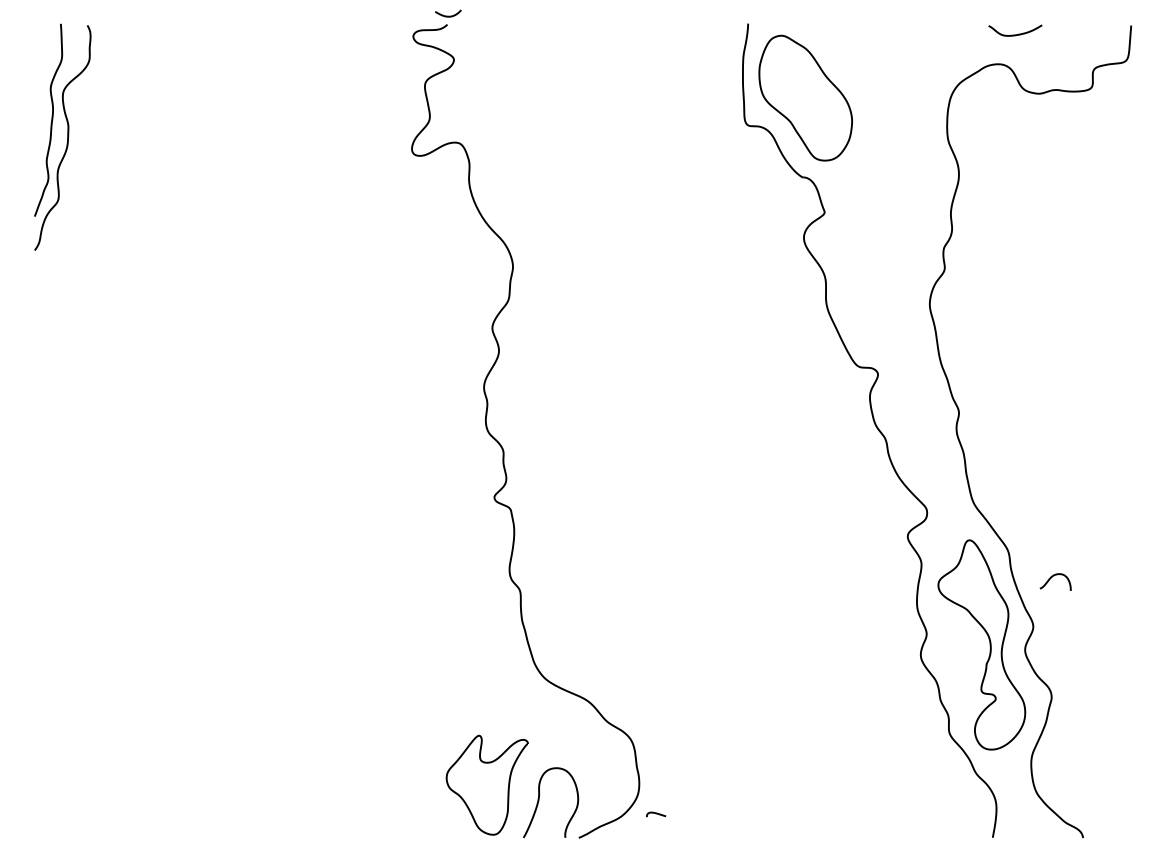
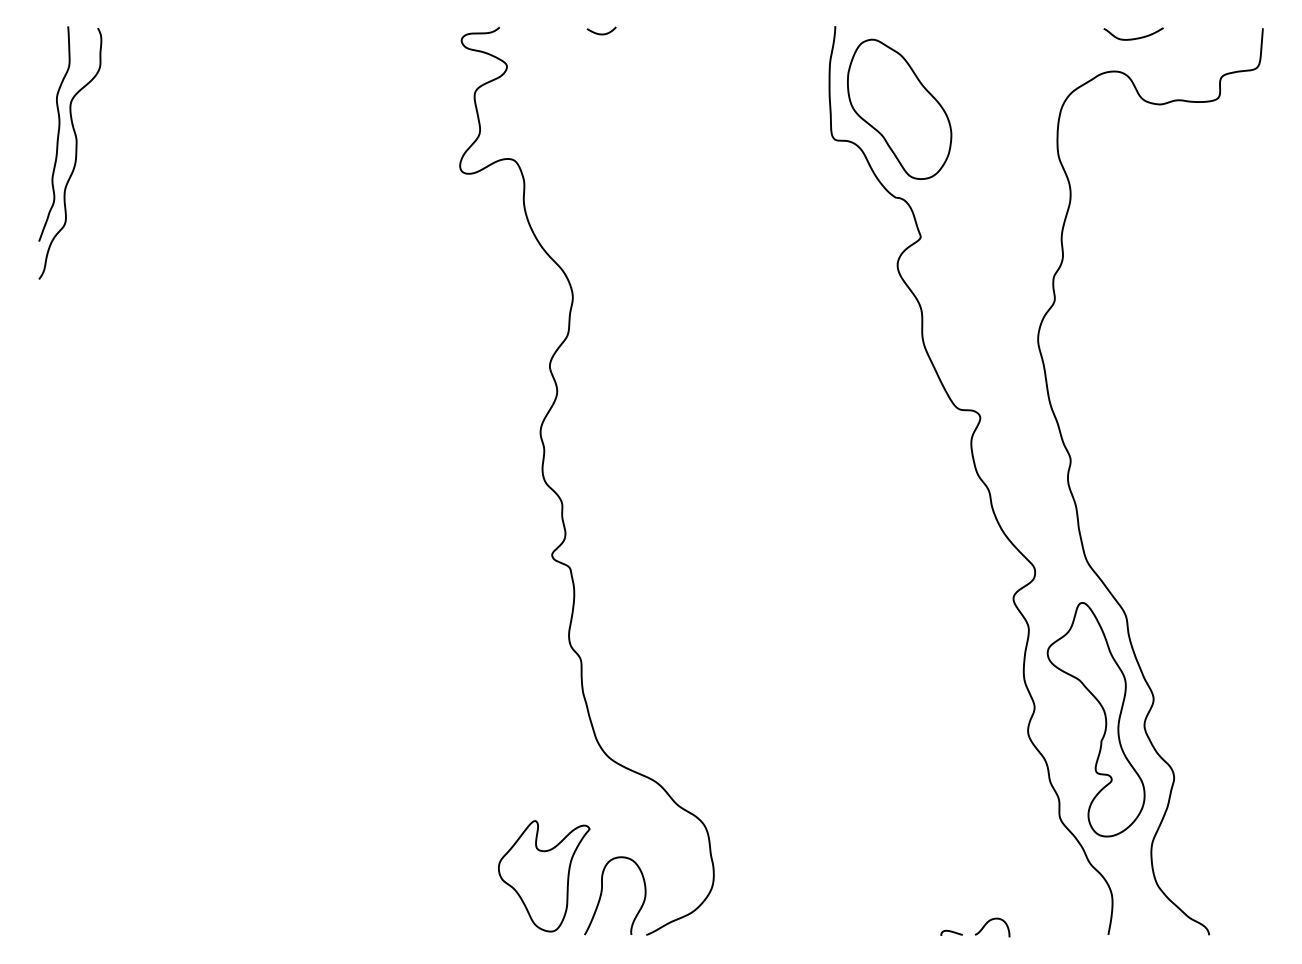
curve: (448, 15) -> (601, 33), moved
curve: (1053, 576) -> (990, 921), moved
curve: (656, 814) -> (951, 932), moved

